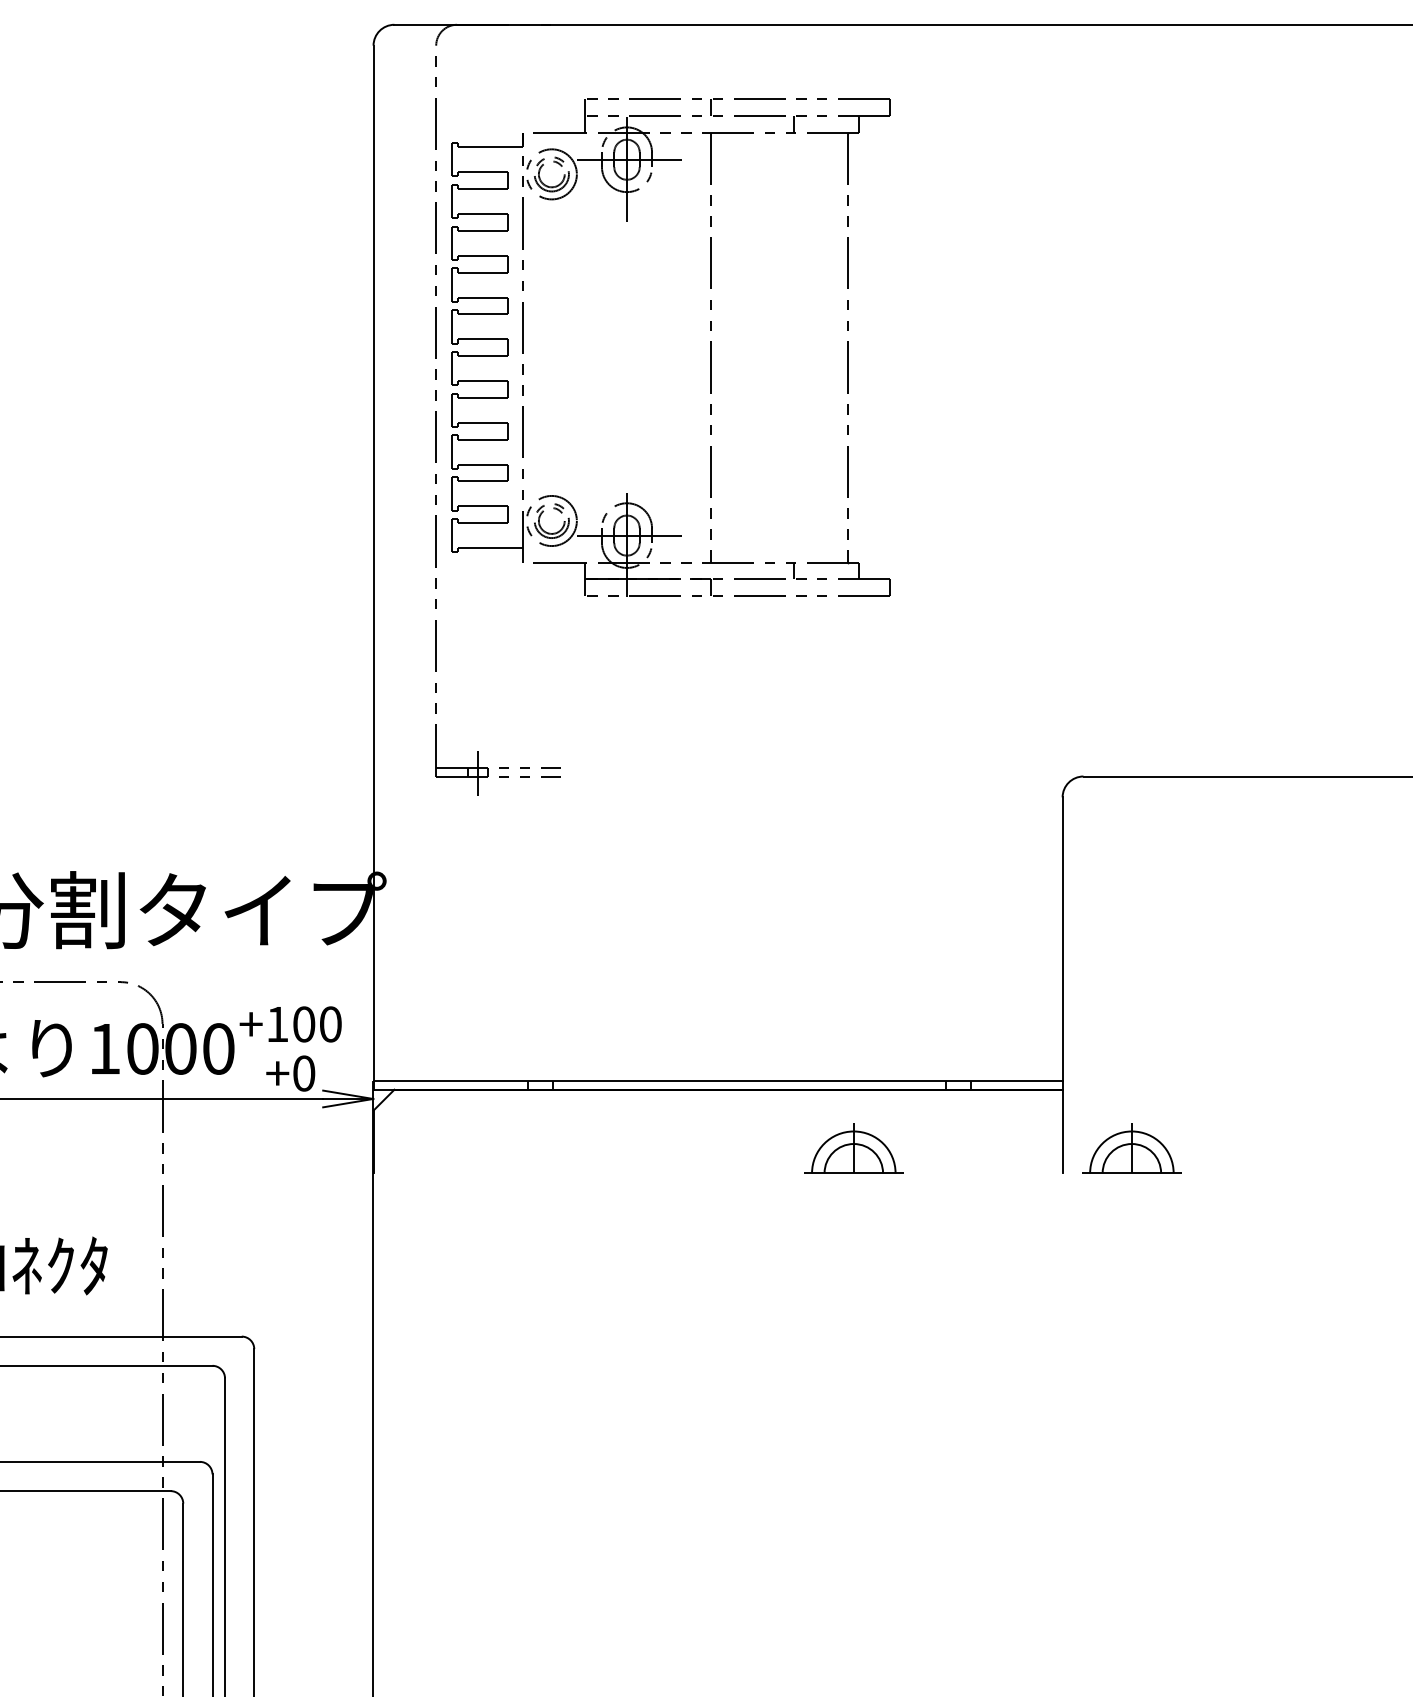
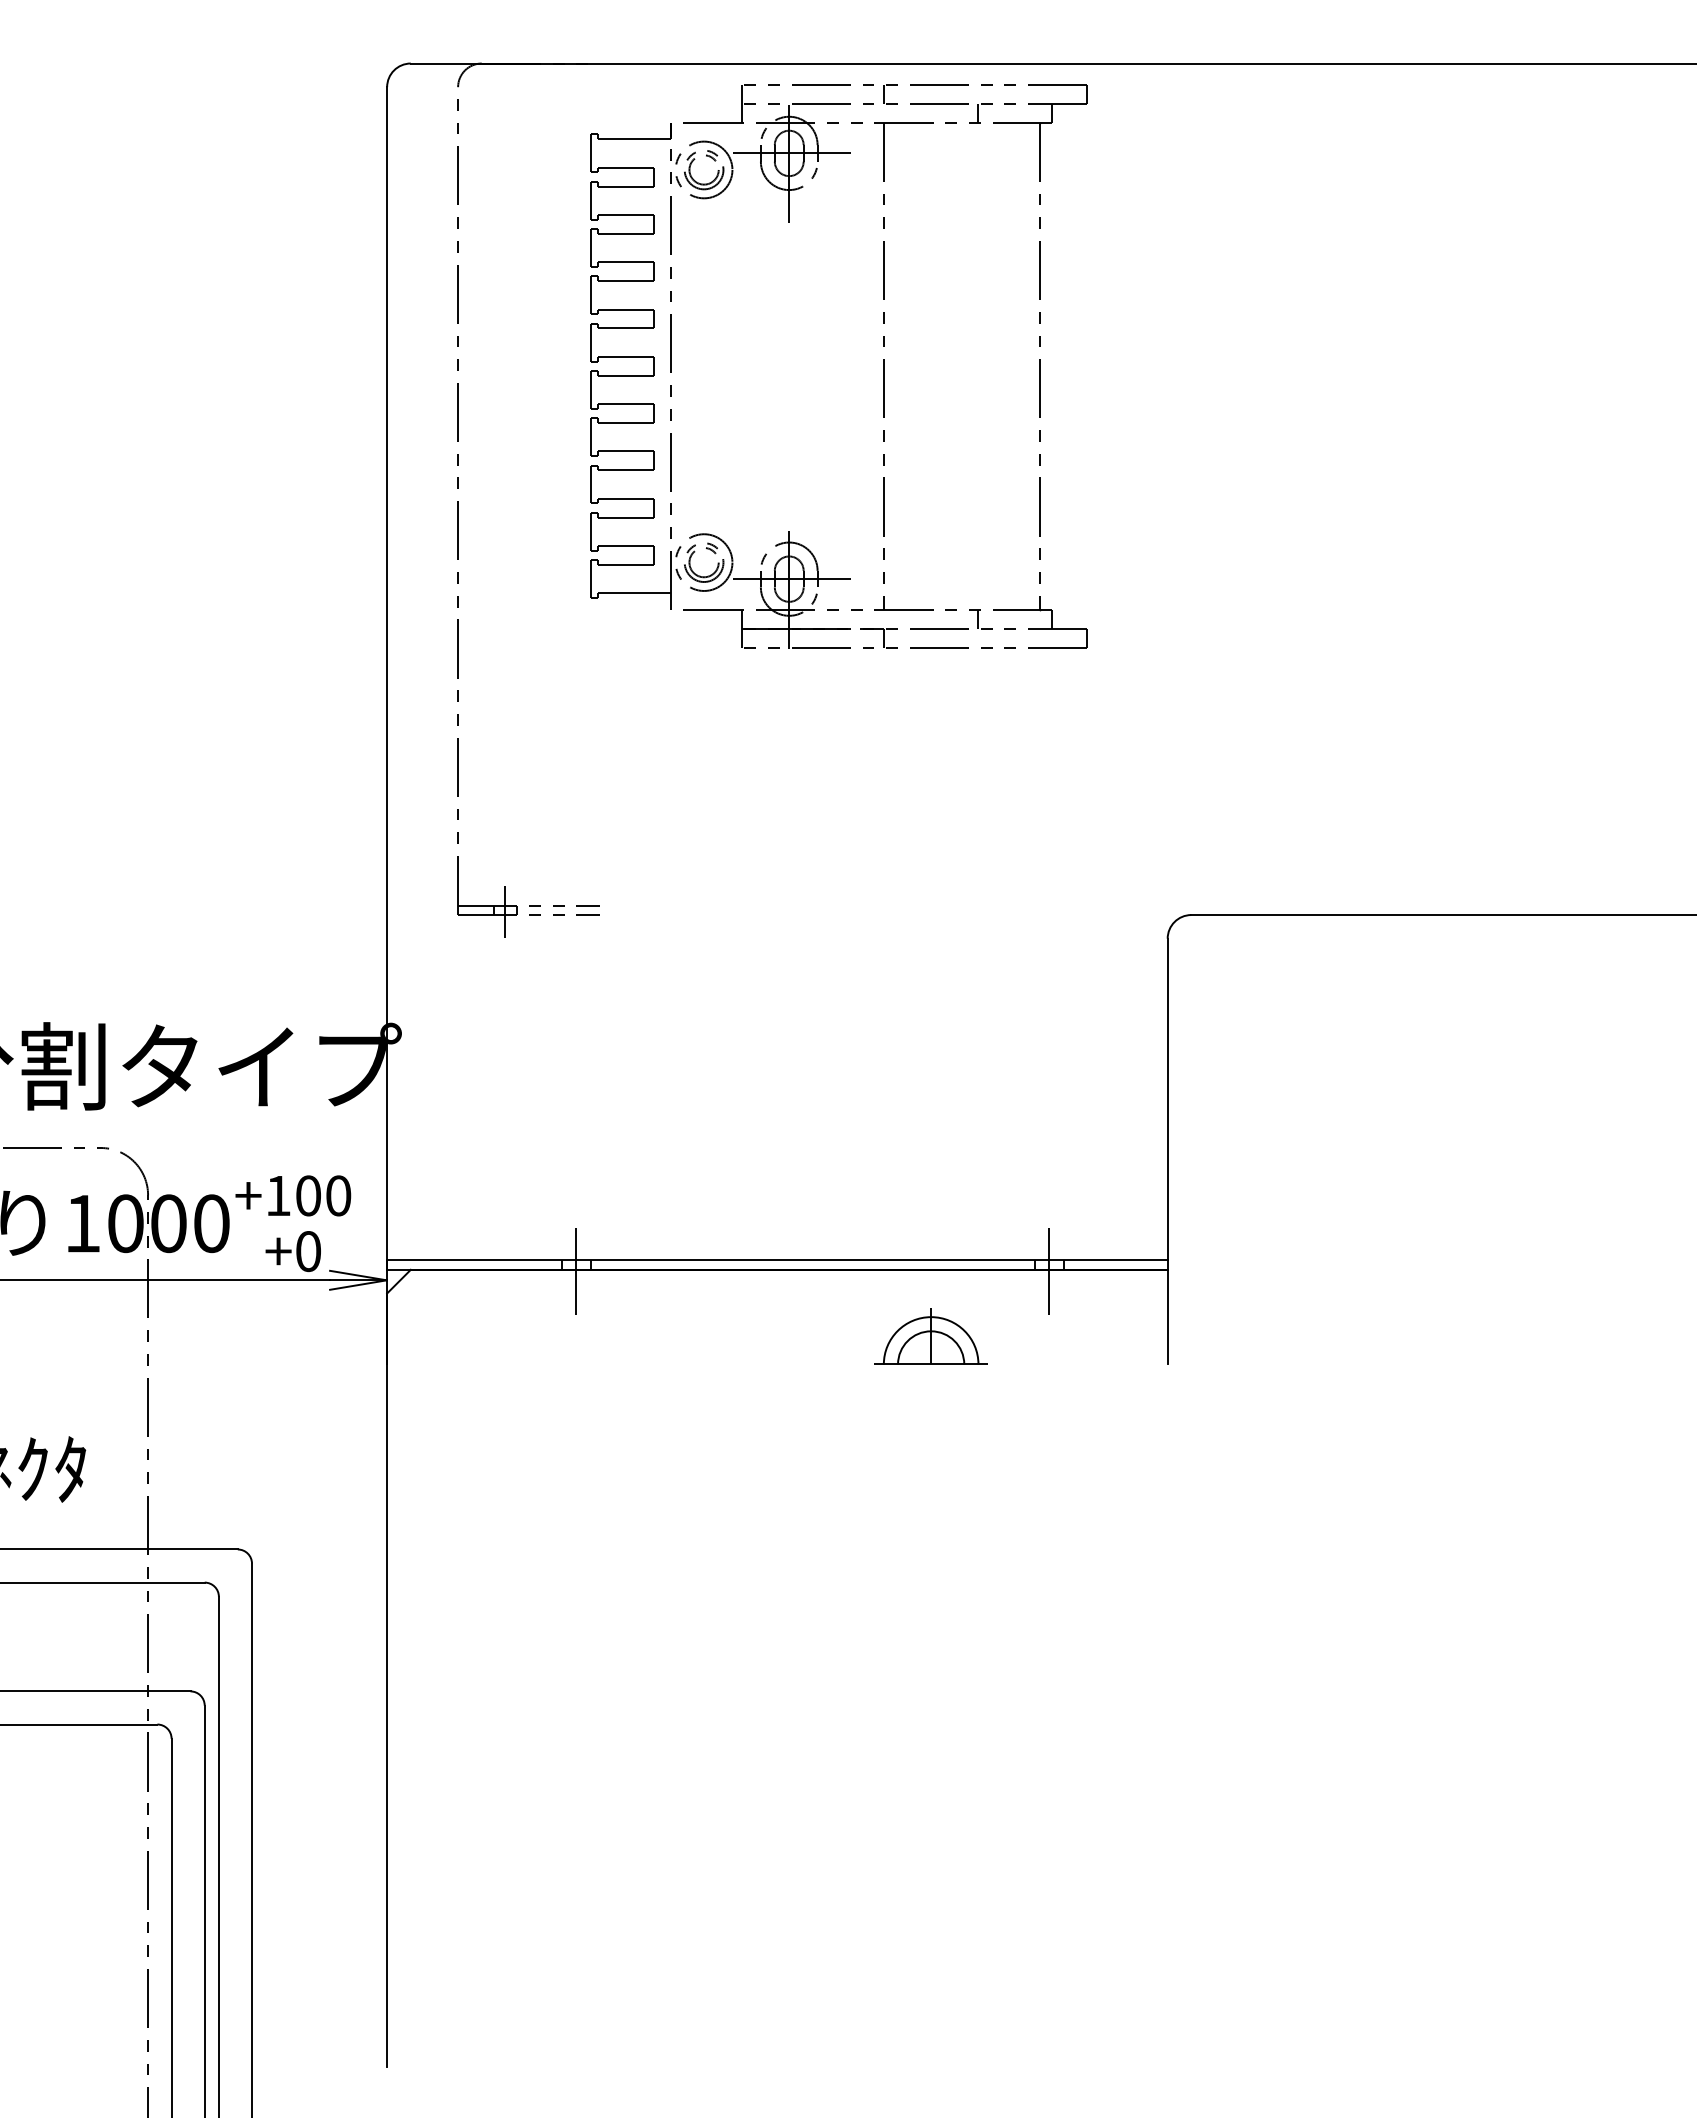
part: (710, 347) -> (883, 366), moved
line: (540, 1091) -> (576, 1271), added
line: (958, 1091) -> (1049, 1271), added
part: (1131, 1148) -> (1245, 1336), removed

